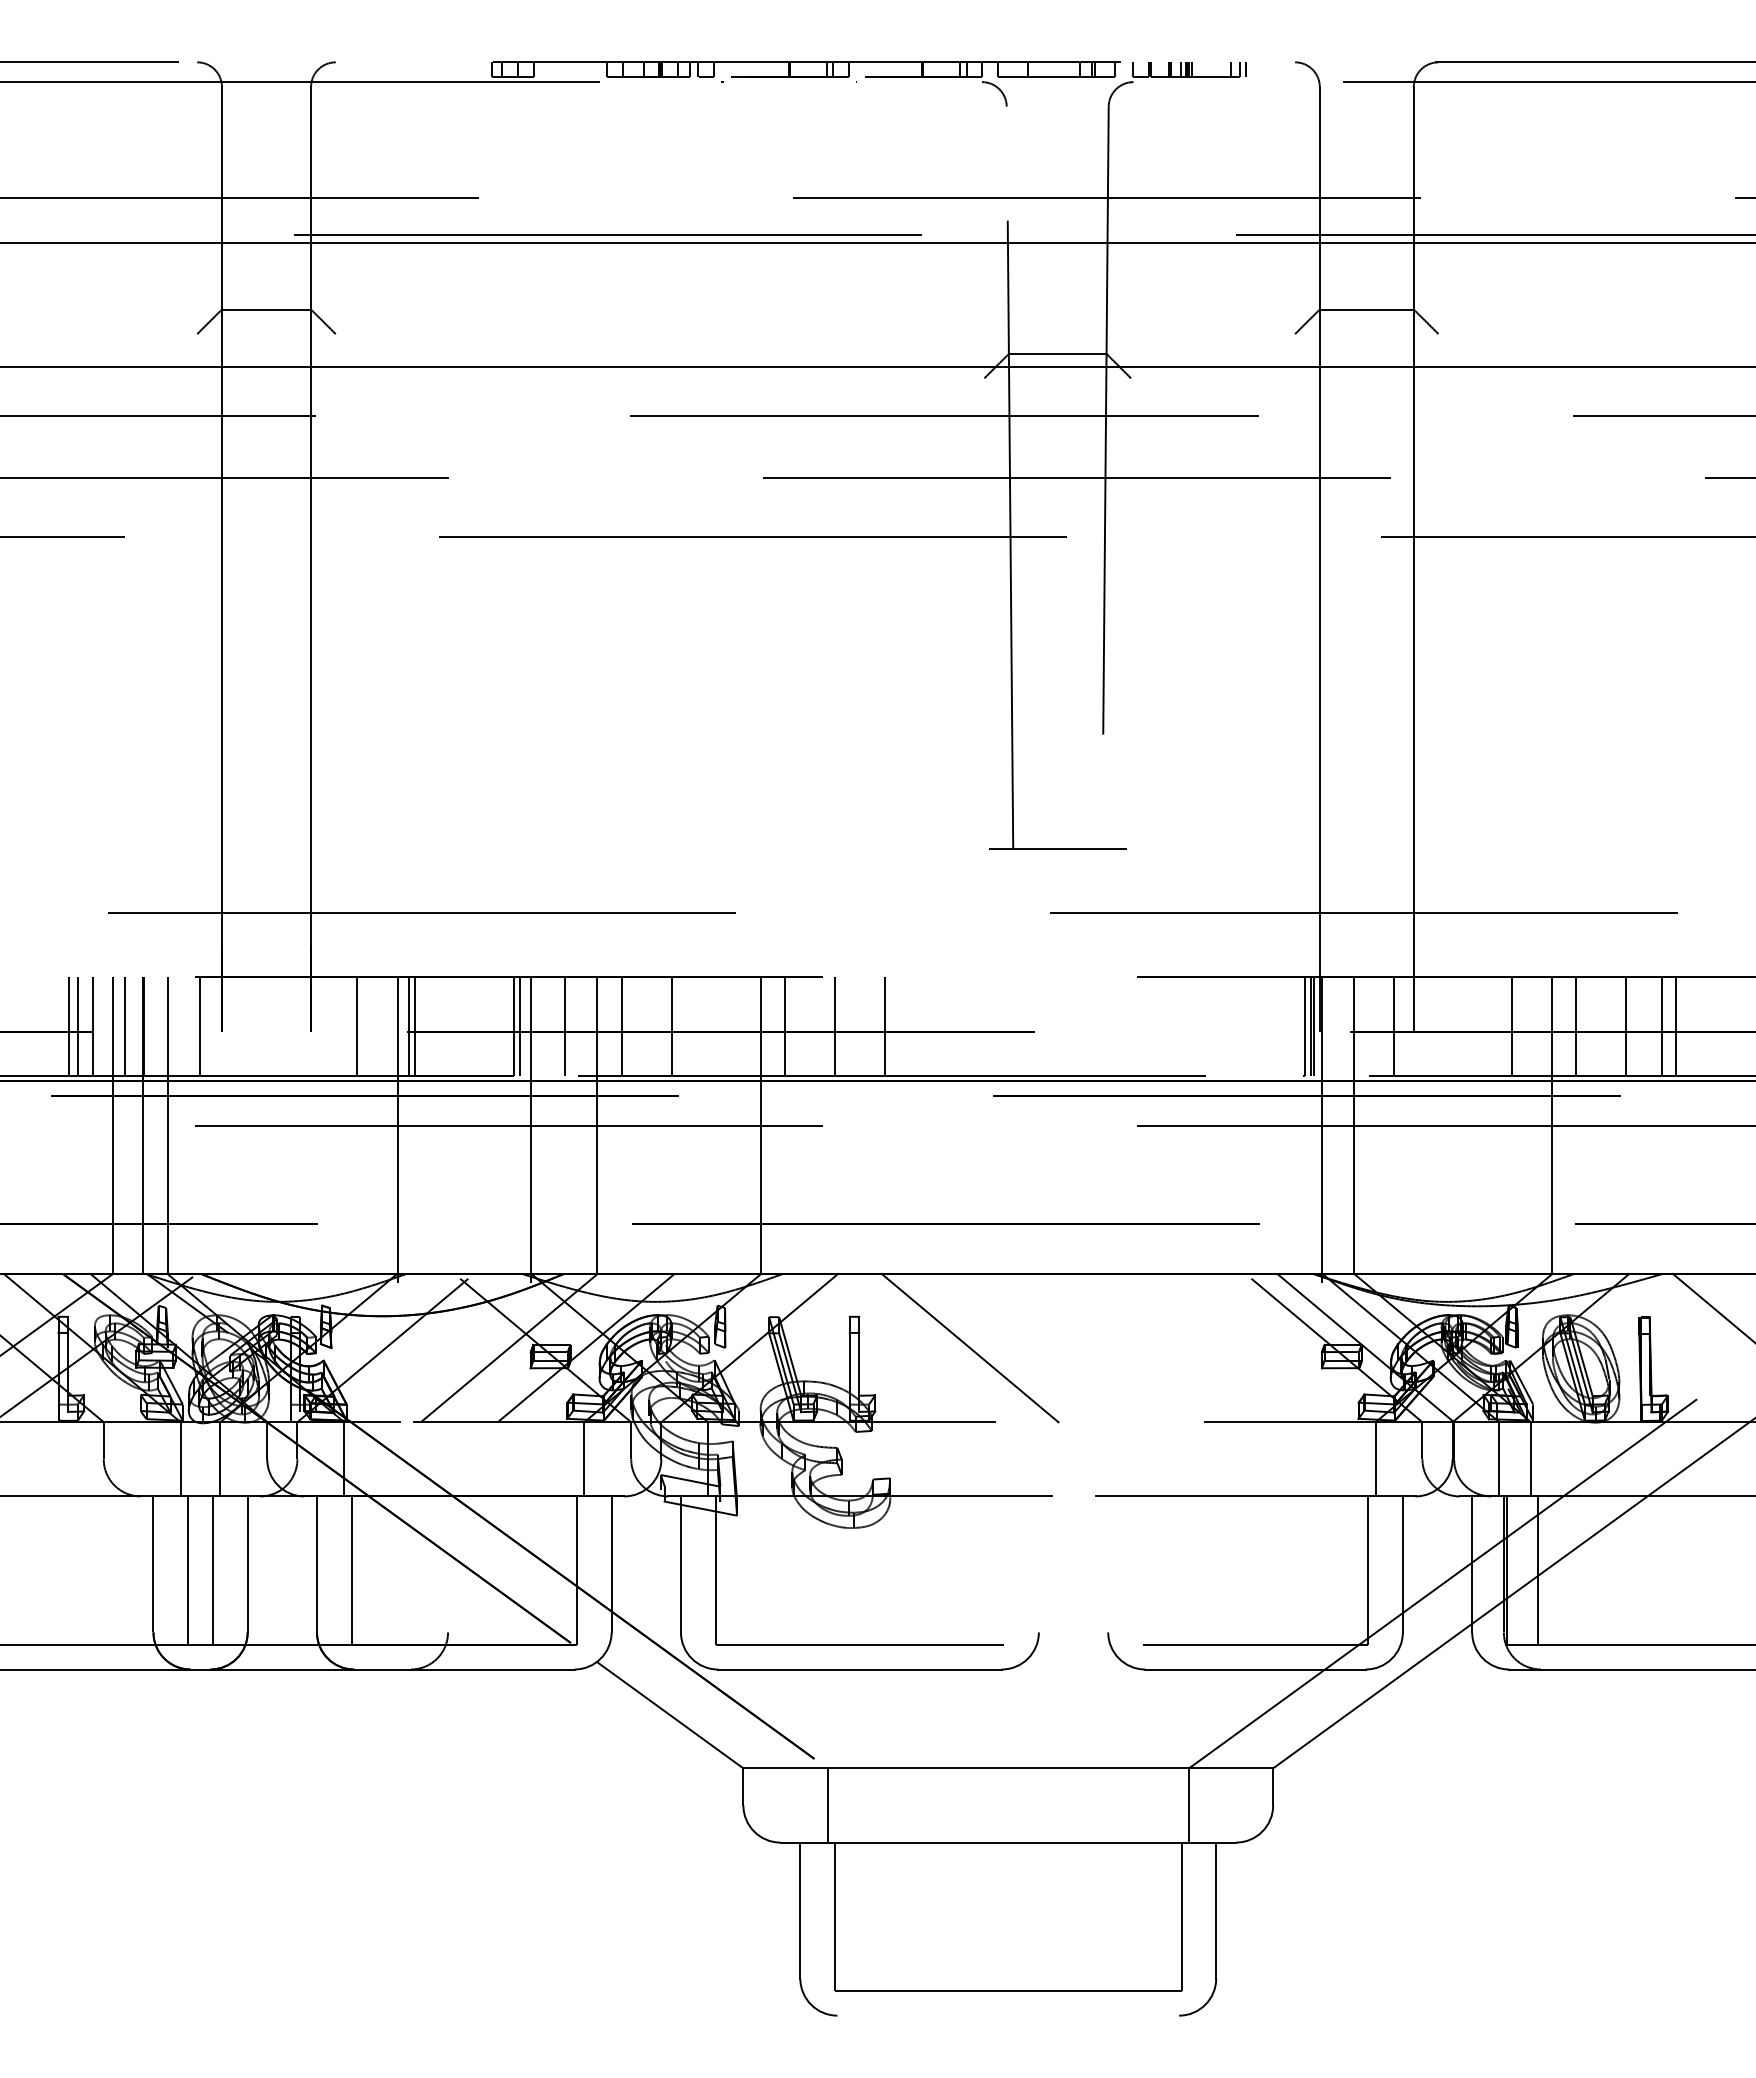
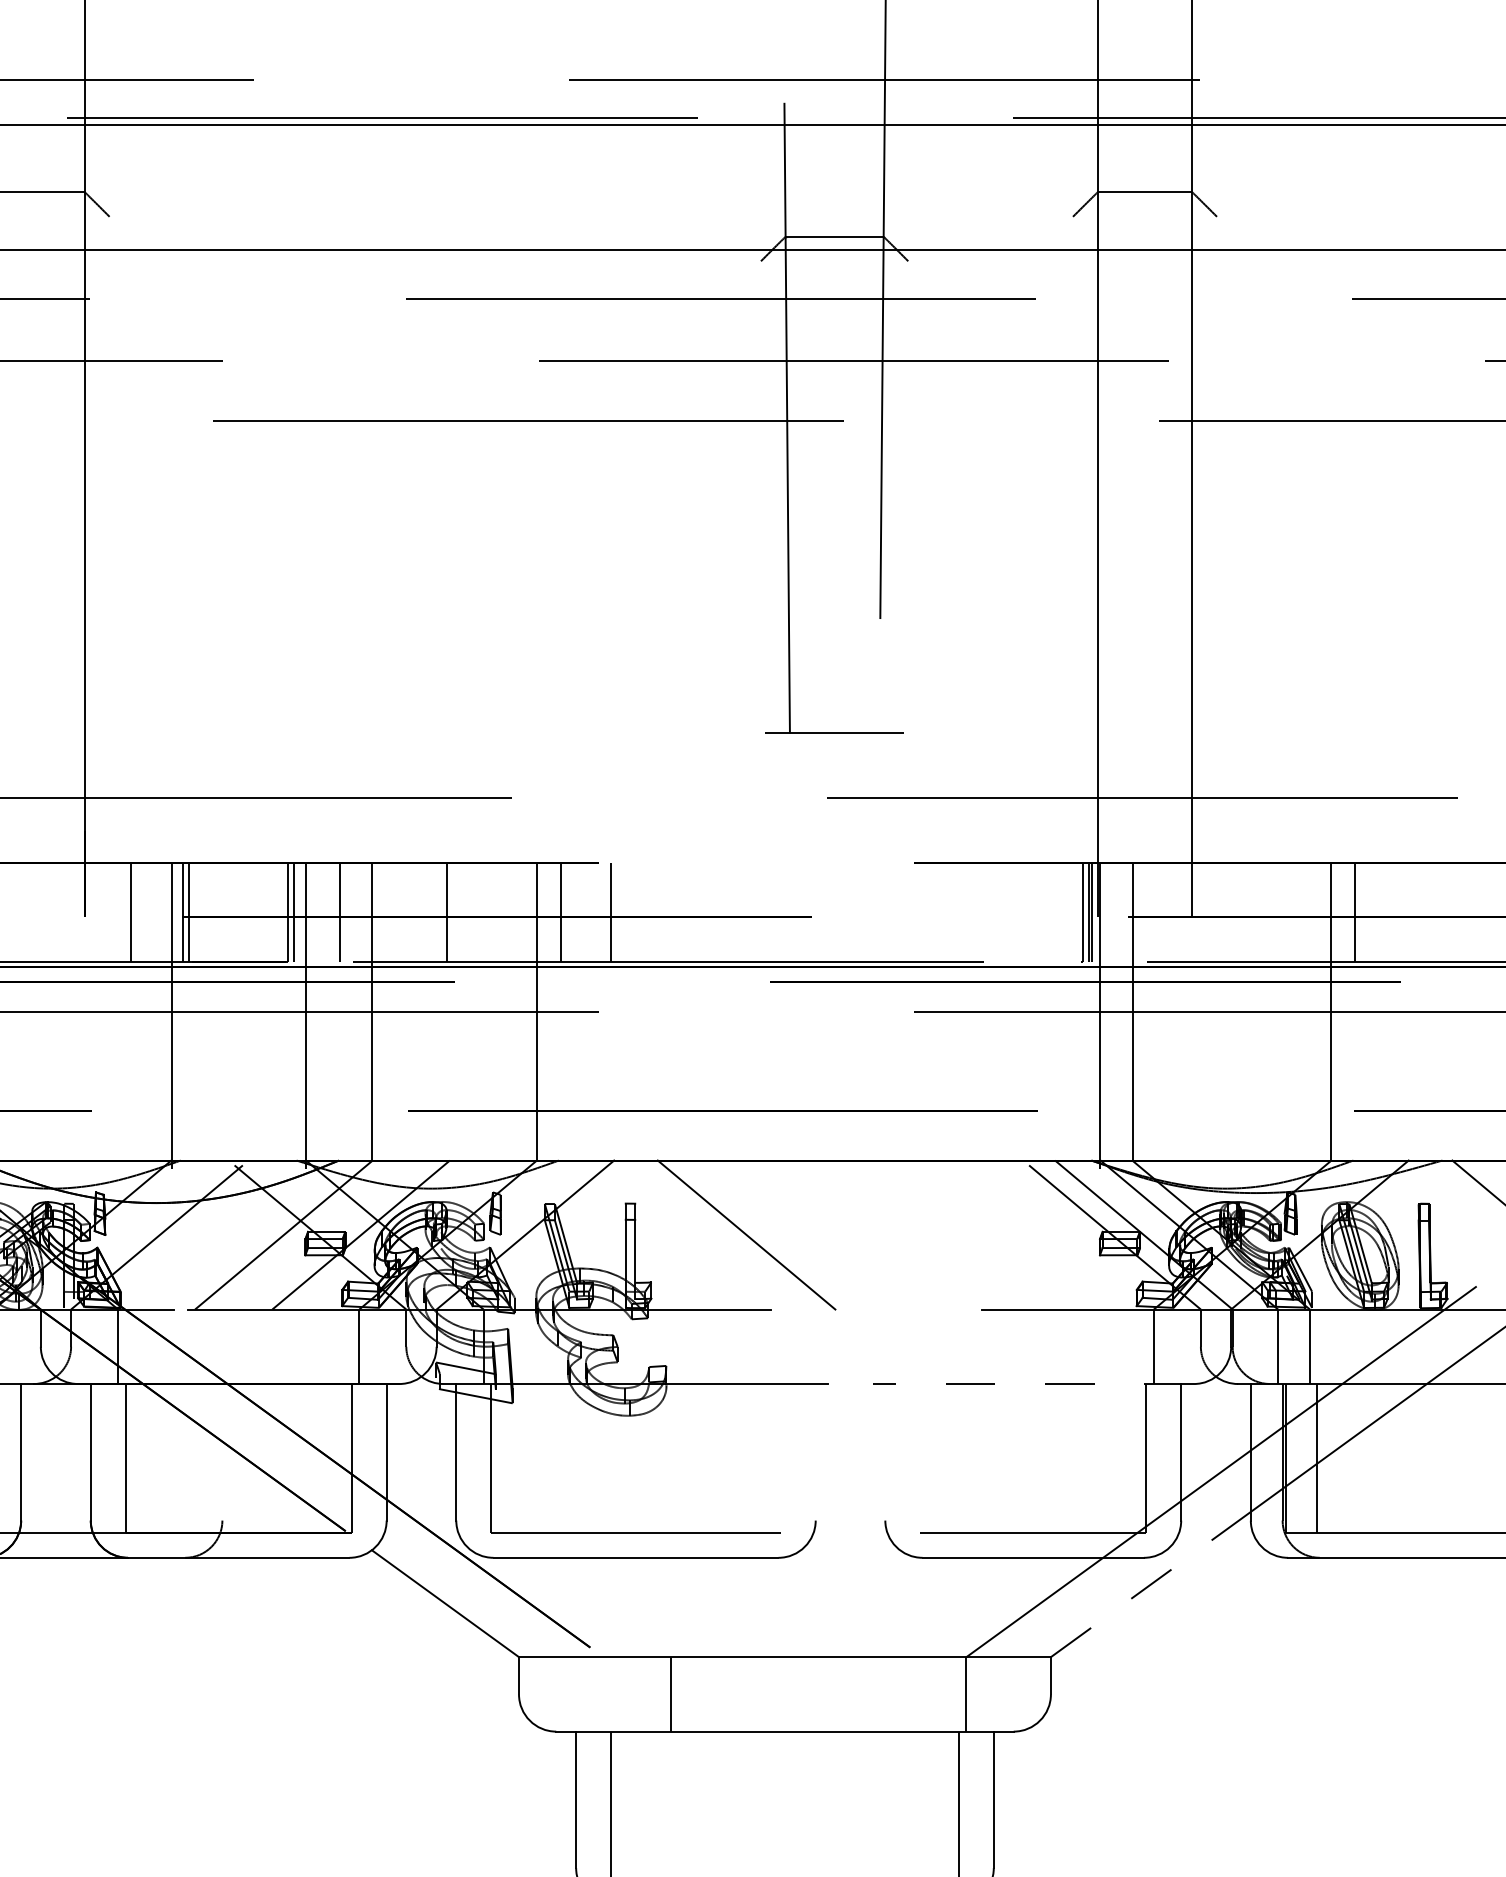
line: (621, 1026) -> (396, 912), removed
line: (884, 1026) -> (660, 912), removed
line: (1394, 1026) -> (1172, 912), removed
line: (1512, 1026) -> (1291, 912), removed
line: (1626, 1026) -> (1405, 912), removed
line: (1662, 1026) -> (1441, 912), removed
line: (1675, 1026) -> (1454, 912), removed
line: (1255, 1496) -> (1033, 1384), solid -> dashed
line: (1373, 1695) -> (1151, 1583), solid -> dashed
line: (827, 1805) -> (670, 1694), moved

